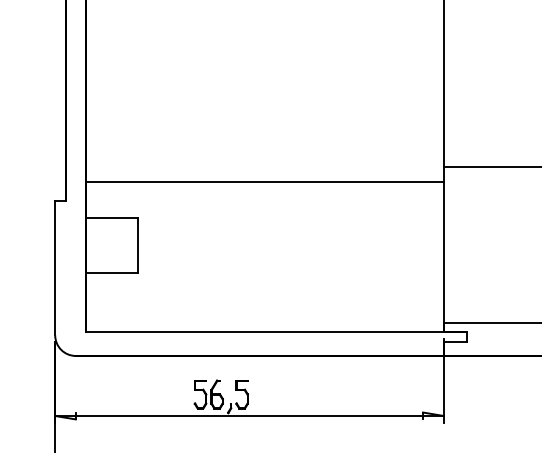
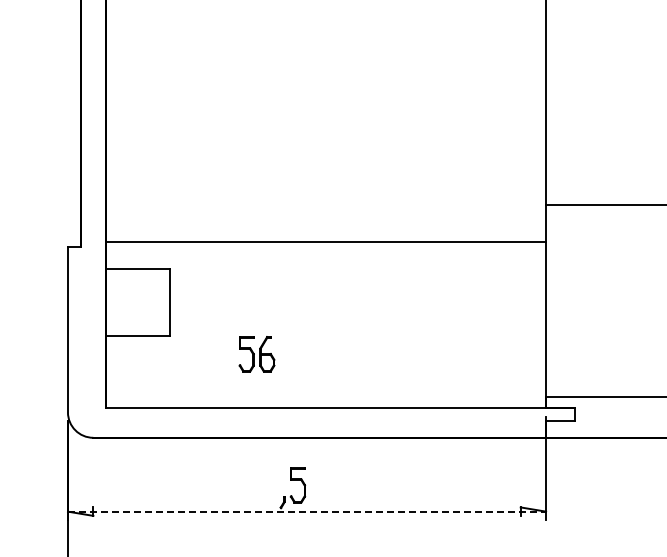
line: (265, 182) -> (326, 242), moved
part: (208, 394) -> (256, 354), moved
line: (249, 415) -> (307, 511), solid -> dashed

